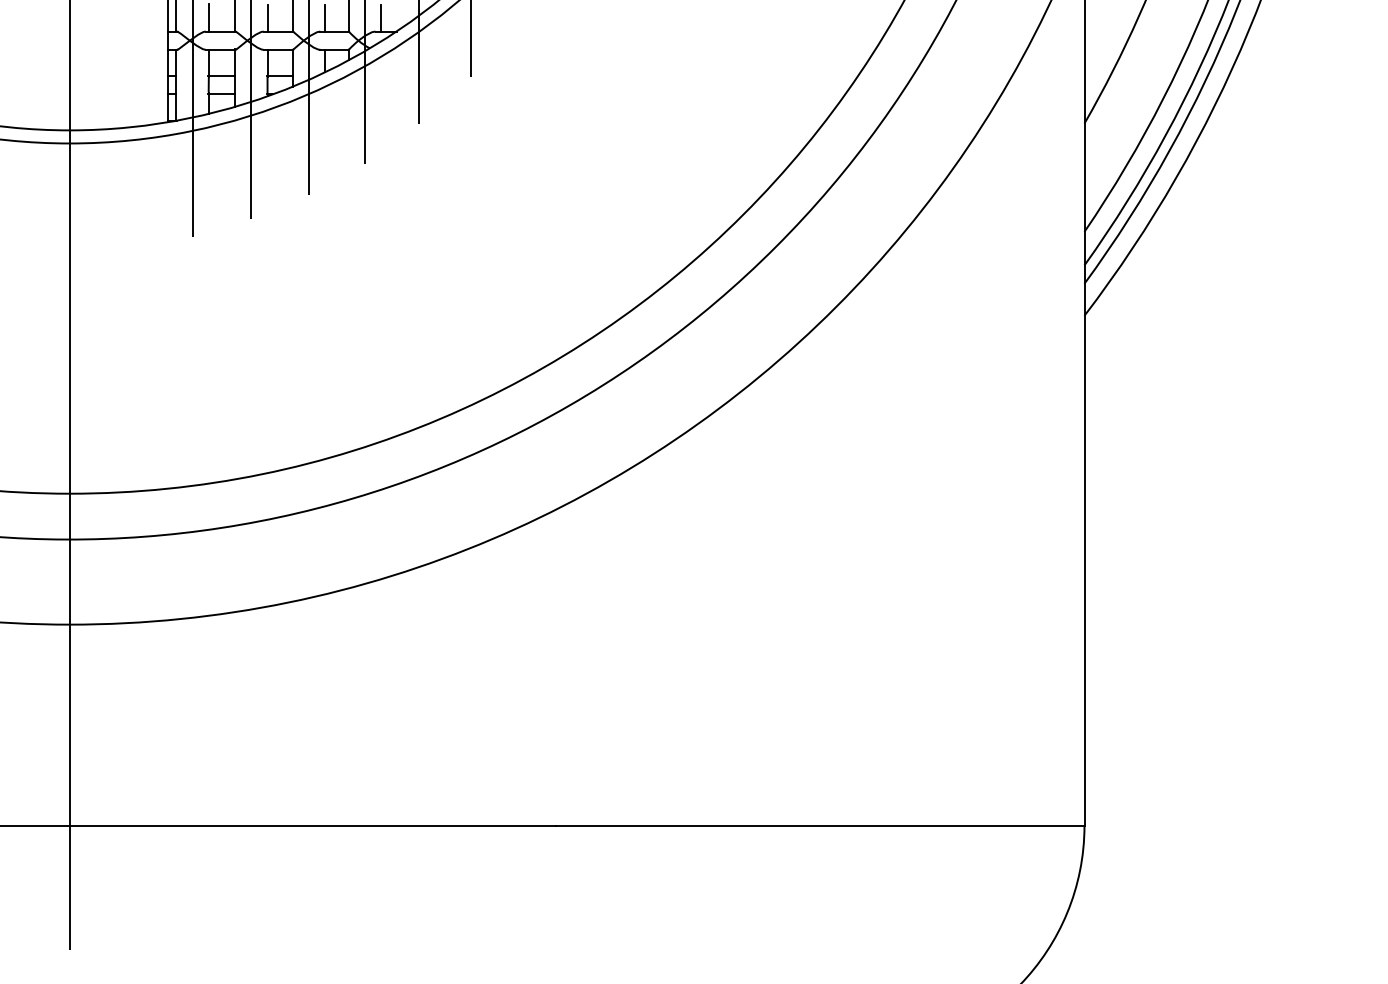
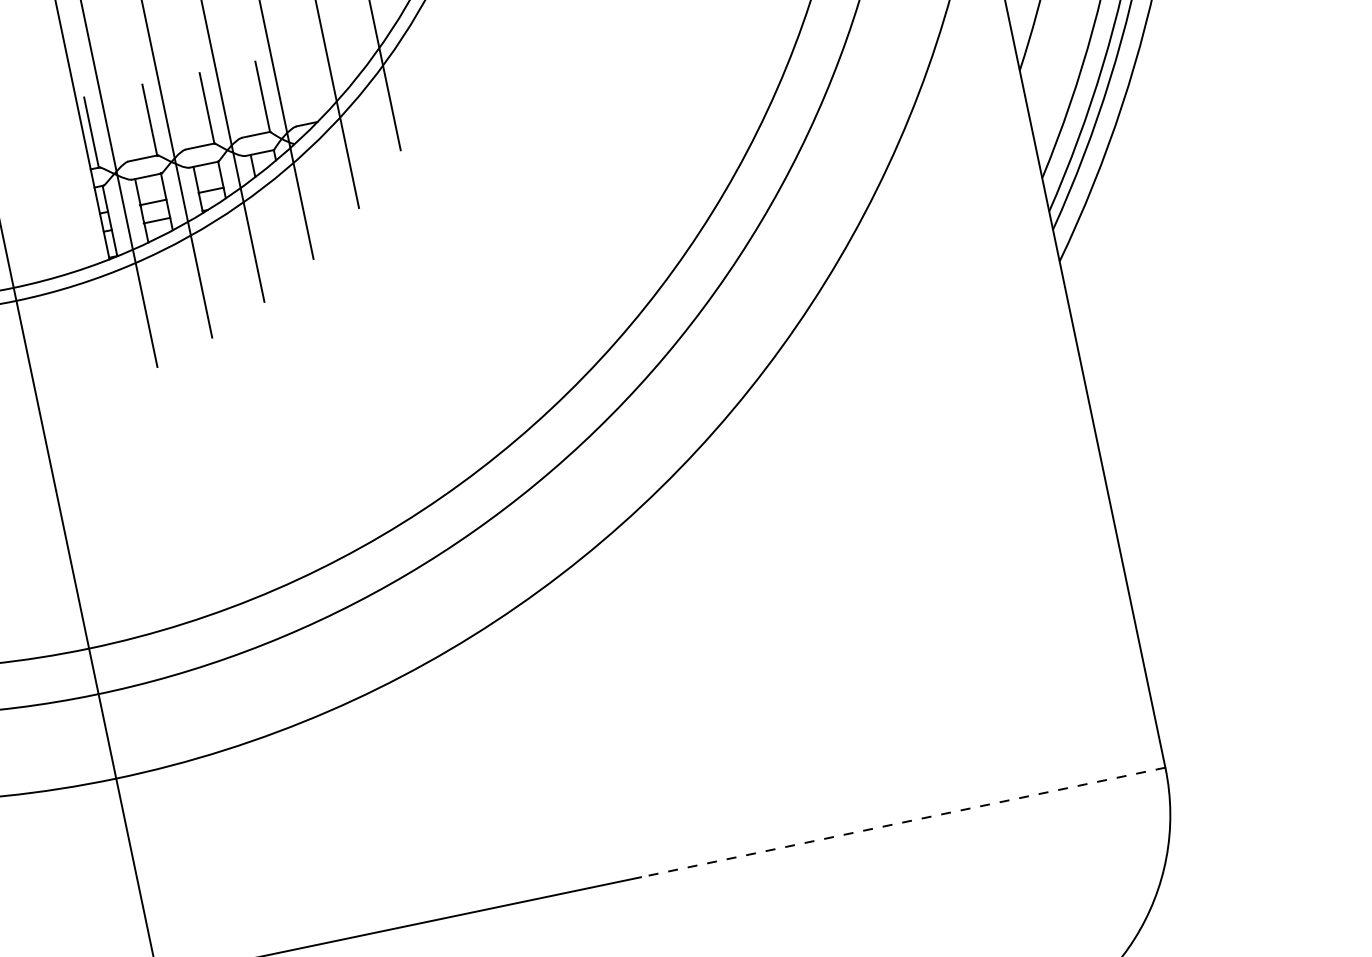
line: (208, 17) -> (128, 147), removed
line: (267, 17) -> (186, 134), removed
line: (325, 18) -> (244, 123), removed
line: (381, 18) -> (300, 112), removed
line: (819, 825) -> (902, 822), solid -> dashed

